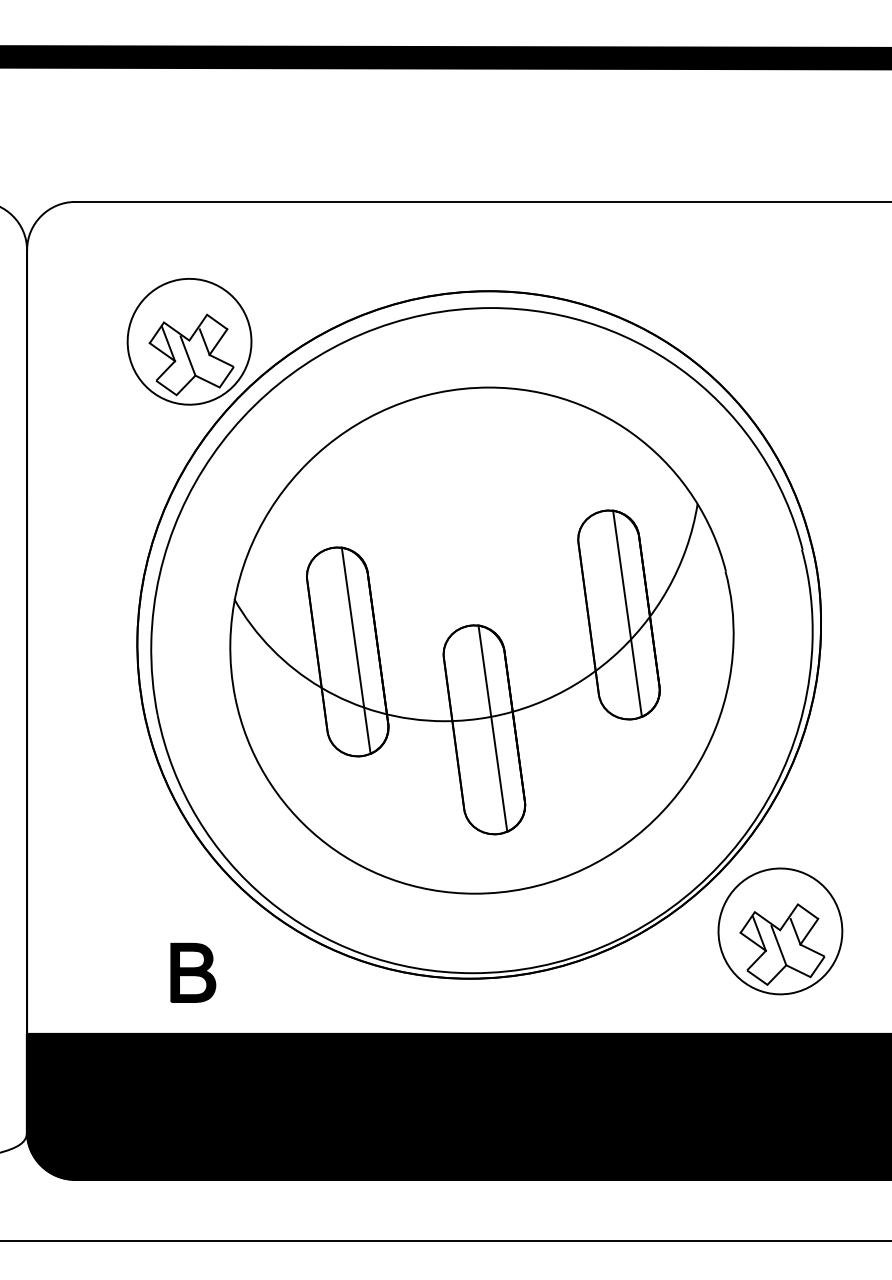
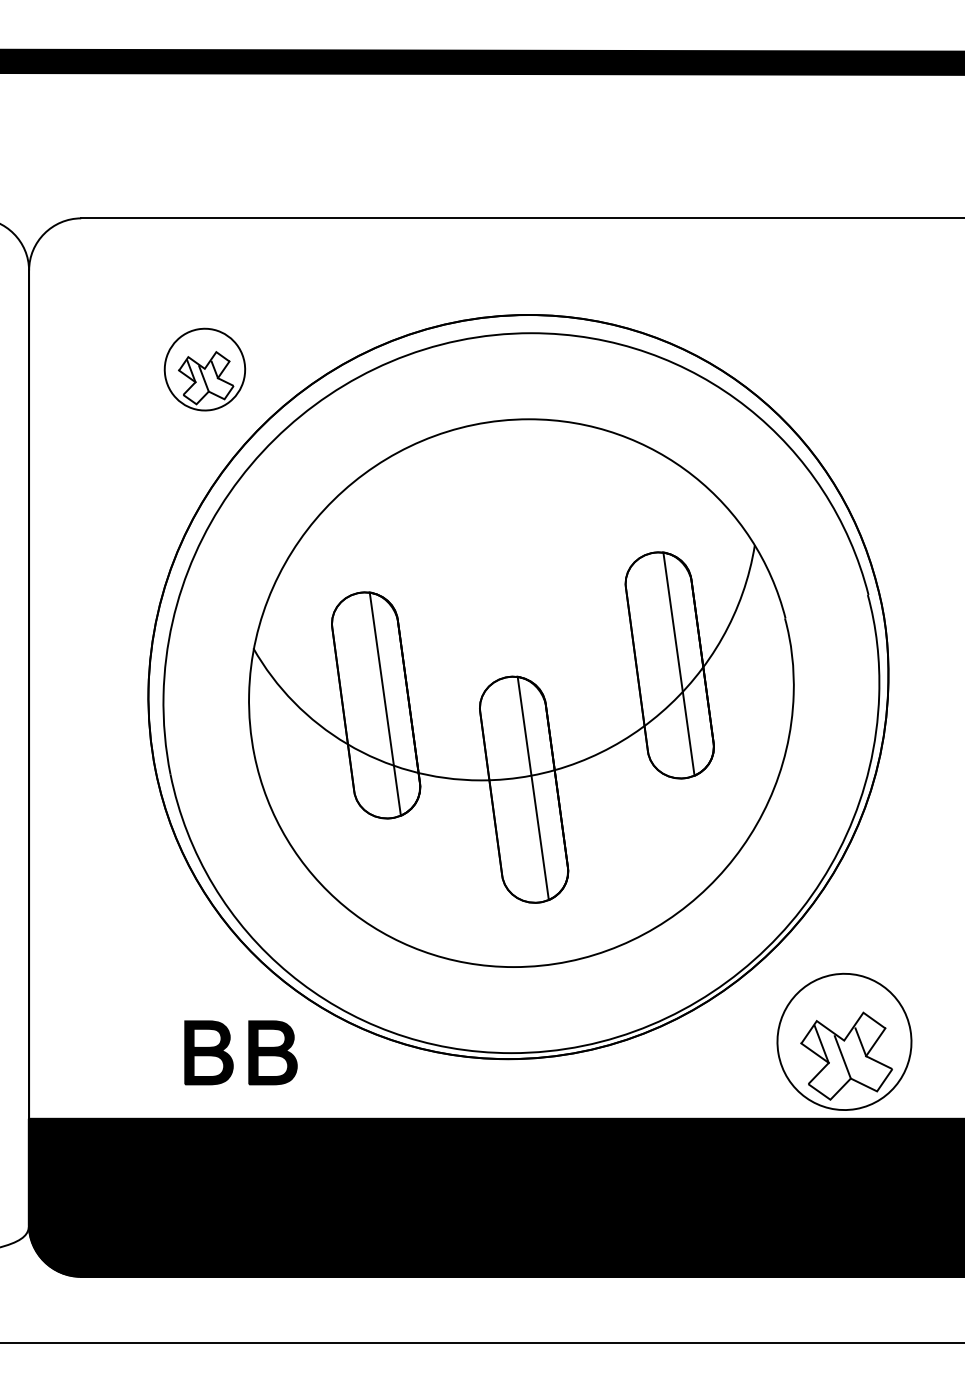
part: (189, 341) -> (204, 369), size x0.6
part: (780, 931) -> (844, 1041), moved
part: (251, 972) -> (272, 1052), added

